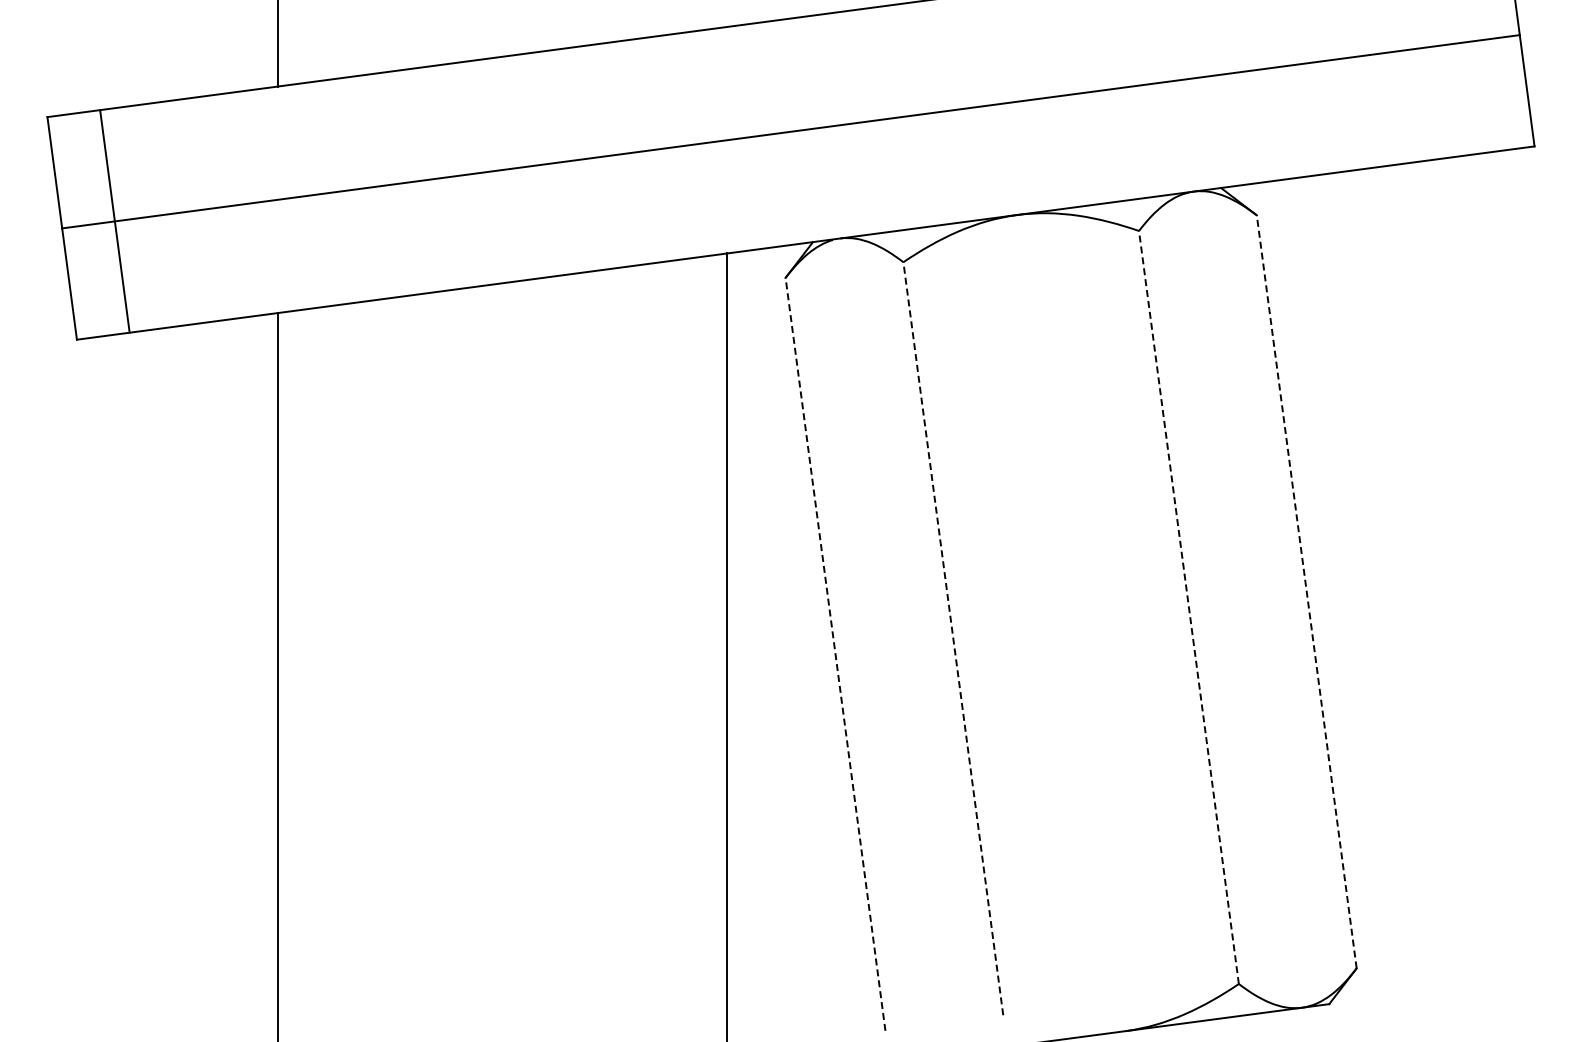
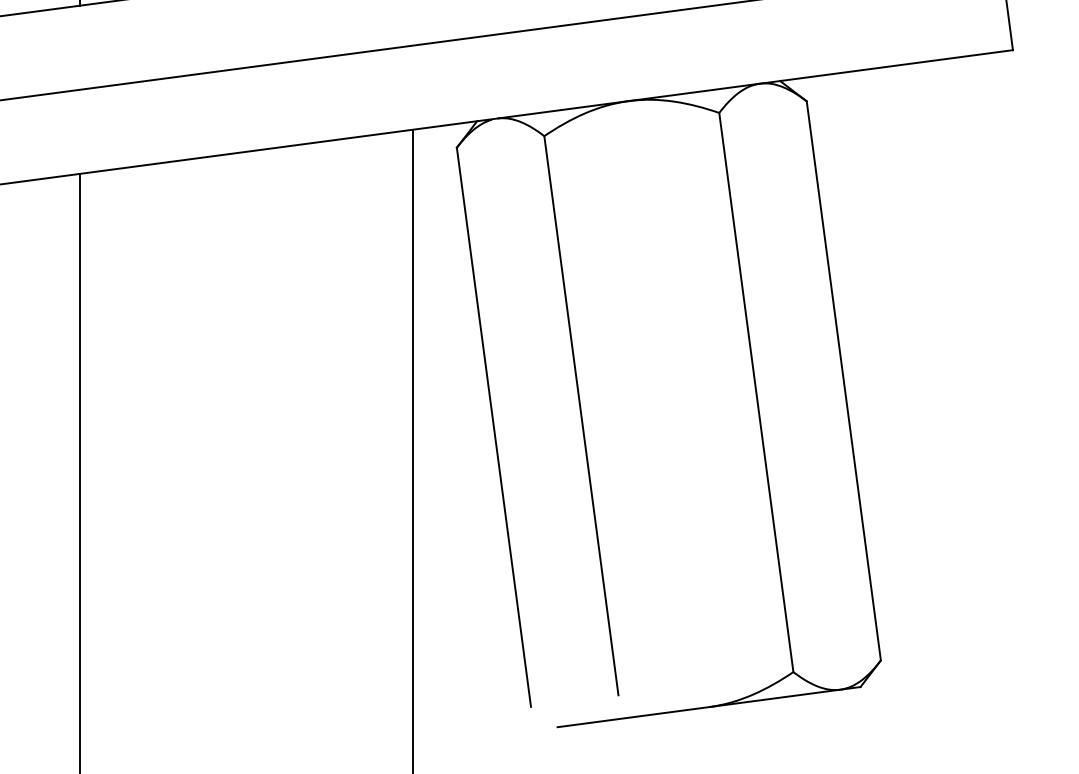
line: (1306, 591) -> (843, 380), dashed -> solid
line: (1188, 607) -> (756, 392), dashed -> solid
line: (953, 638) -> (581, 415), dashed -> solid
line: (835, 654) -> (493, 427), dashed -> solid

